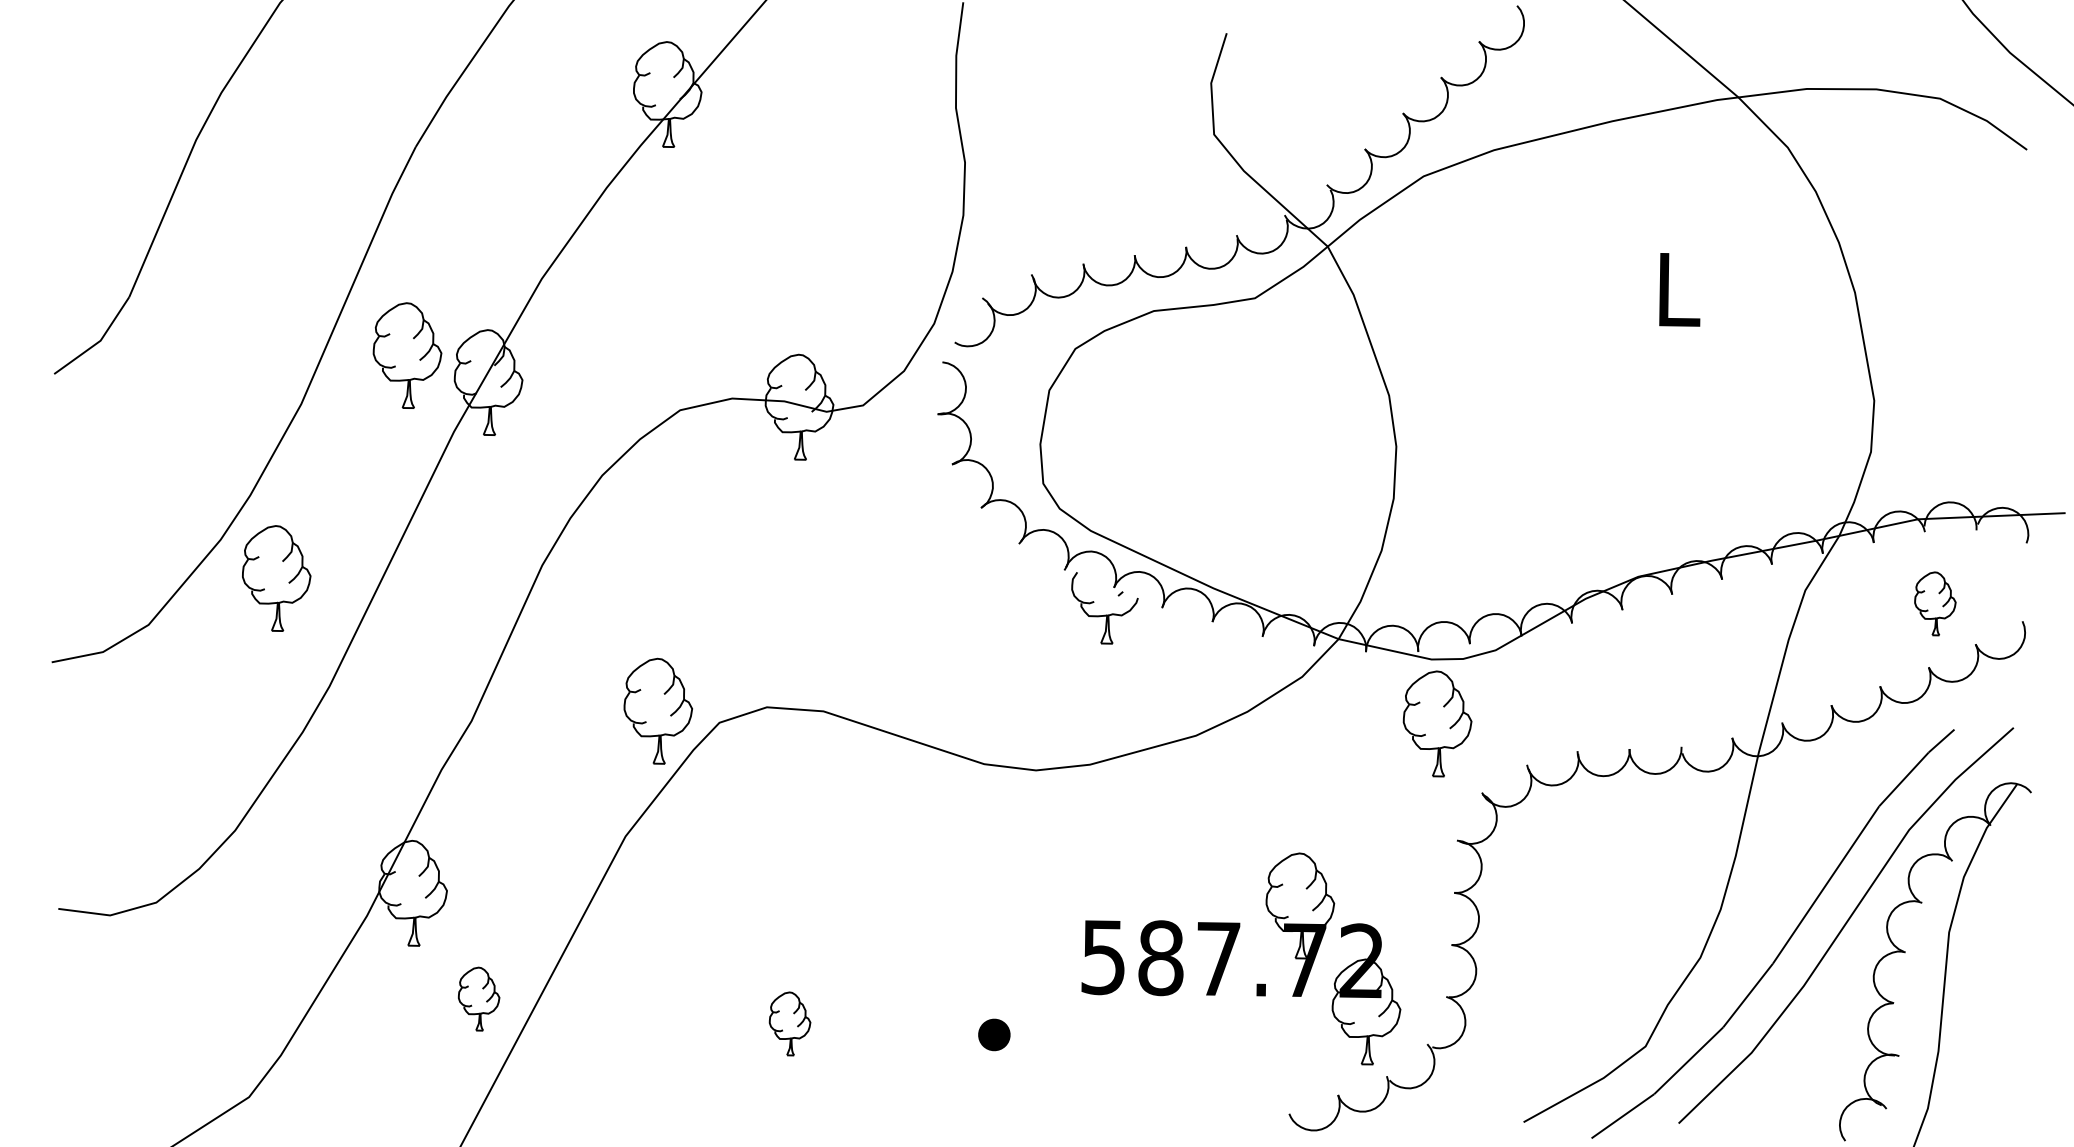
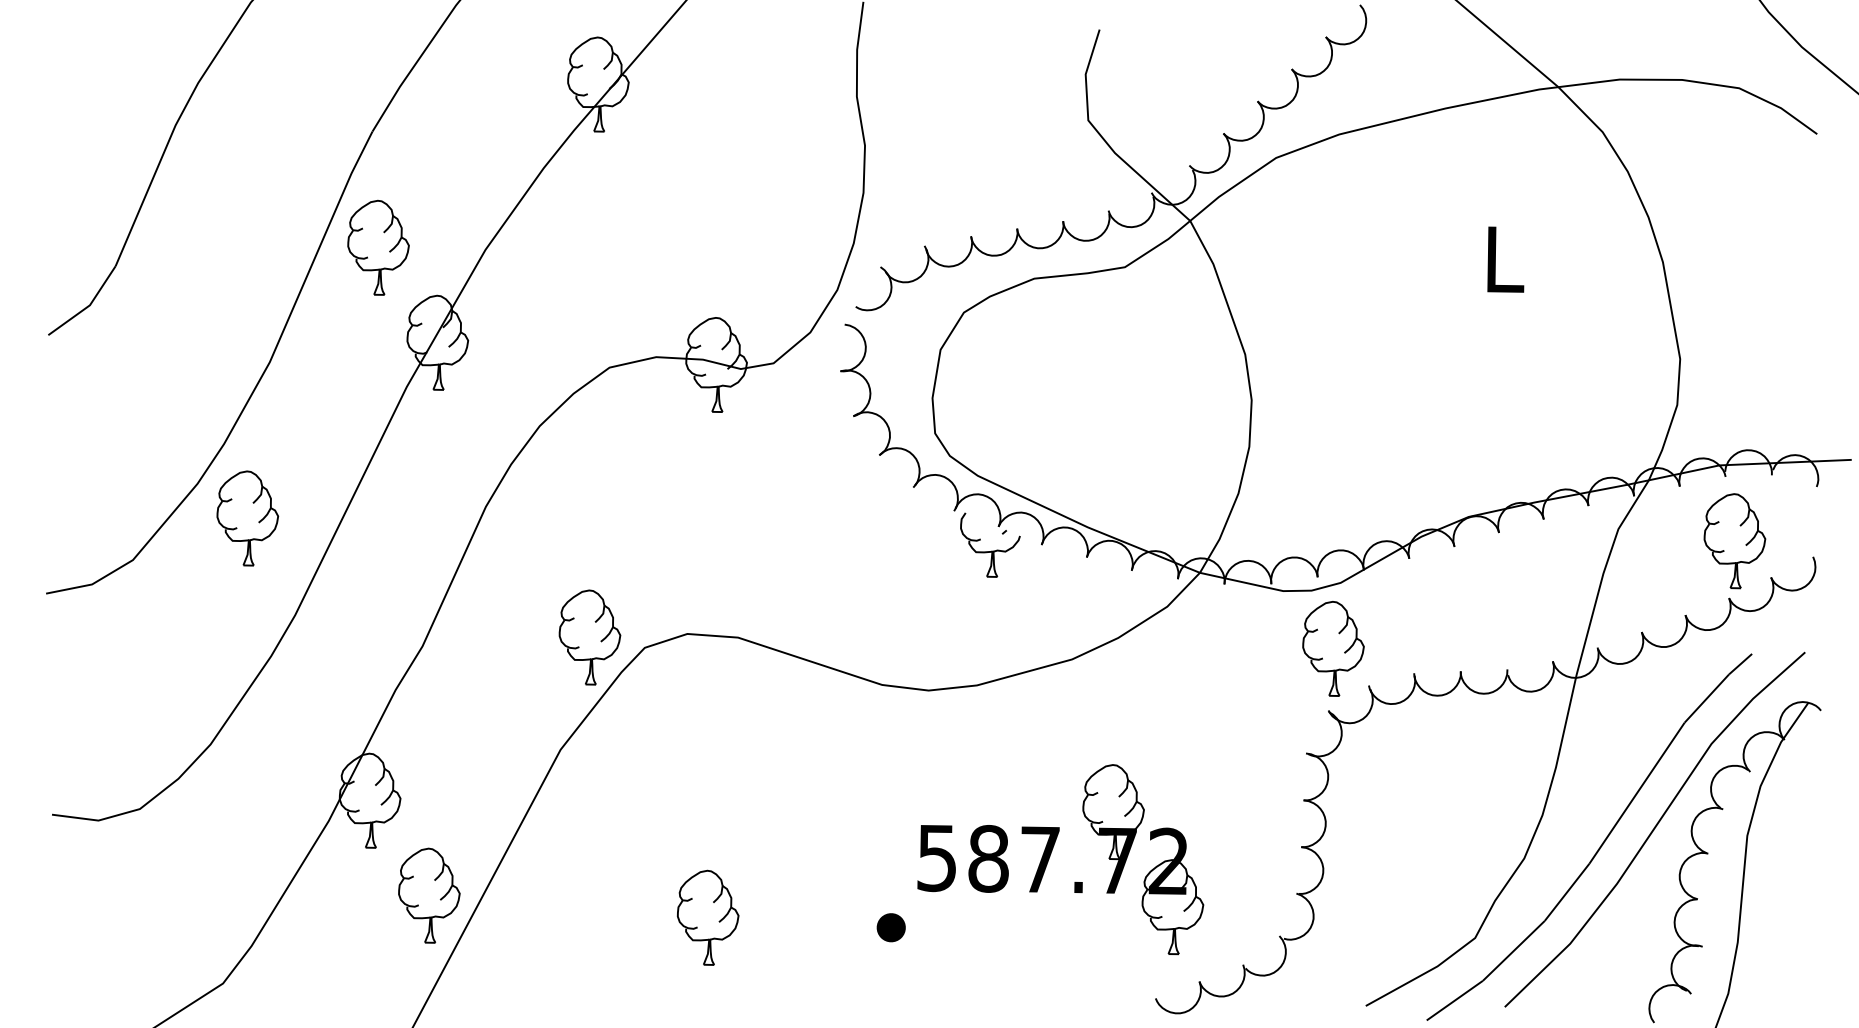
part: (407, 355) -> (378, 247), moved
part: (1935, 603) -> (1735, 540), size x1.67
part: (1437, 723) -> (1333, 648), moved
part: (1230, 954) -> (1050, 855), moved
part: (478, 998) -> (428, 895), size x1.67
part: (789, 1023) -> (707, 917), size x1.67

